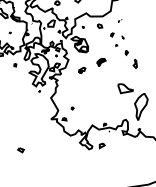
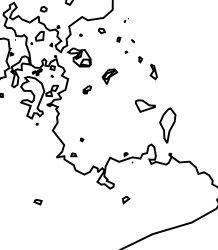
part: (101, 62) -> (110, 76), size x1.4
part: (135, 64) -> (153, 72), size x1.4
part: (102, 146) -> (126, 200), moved
part: (20, 149) -> (37, 201), moved

